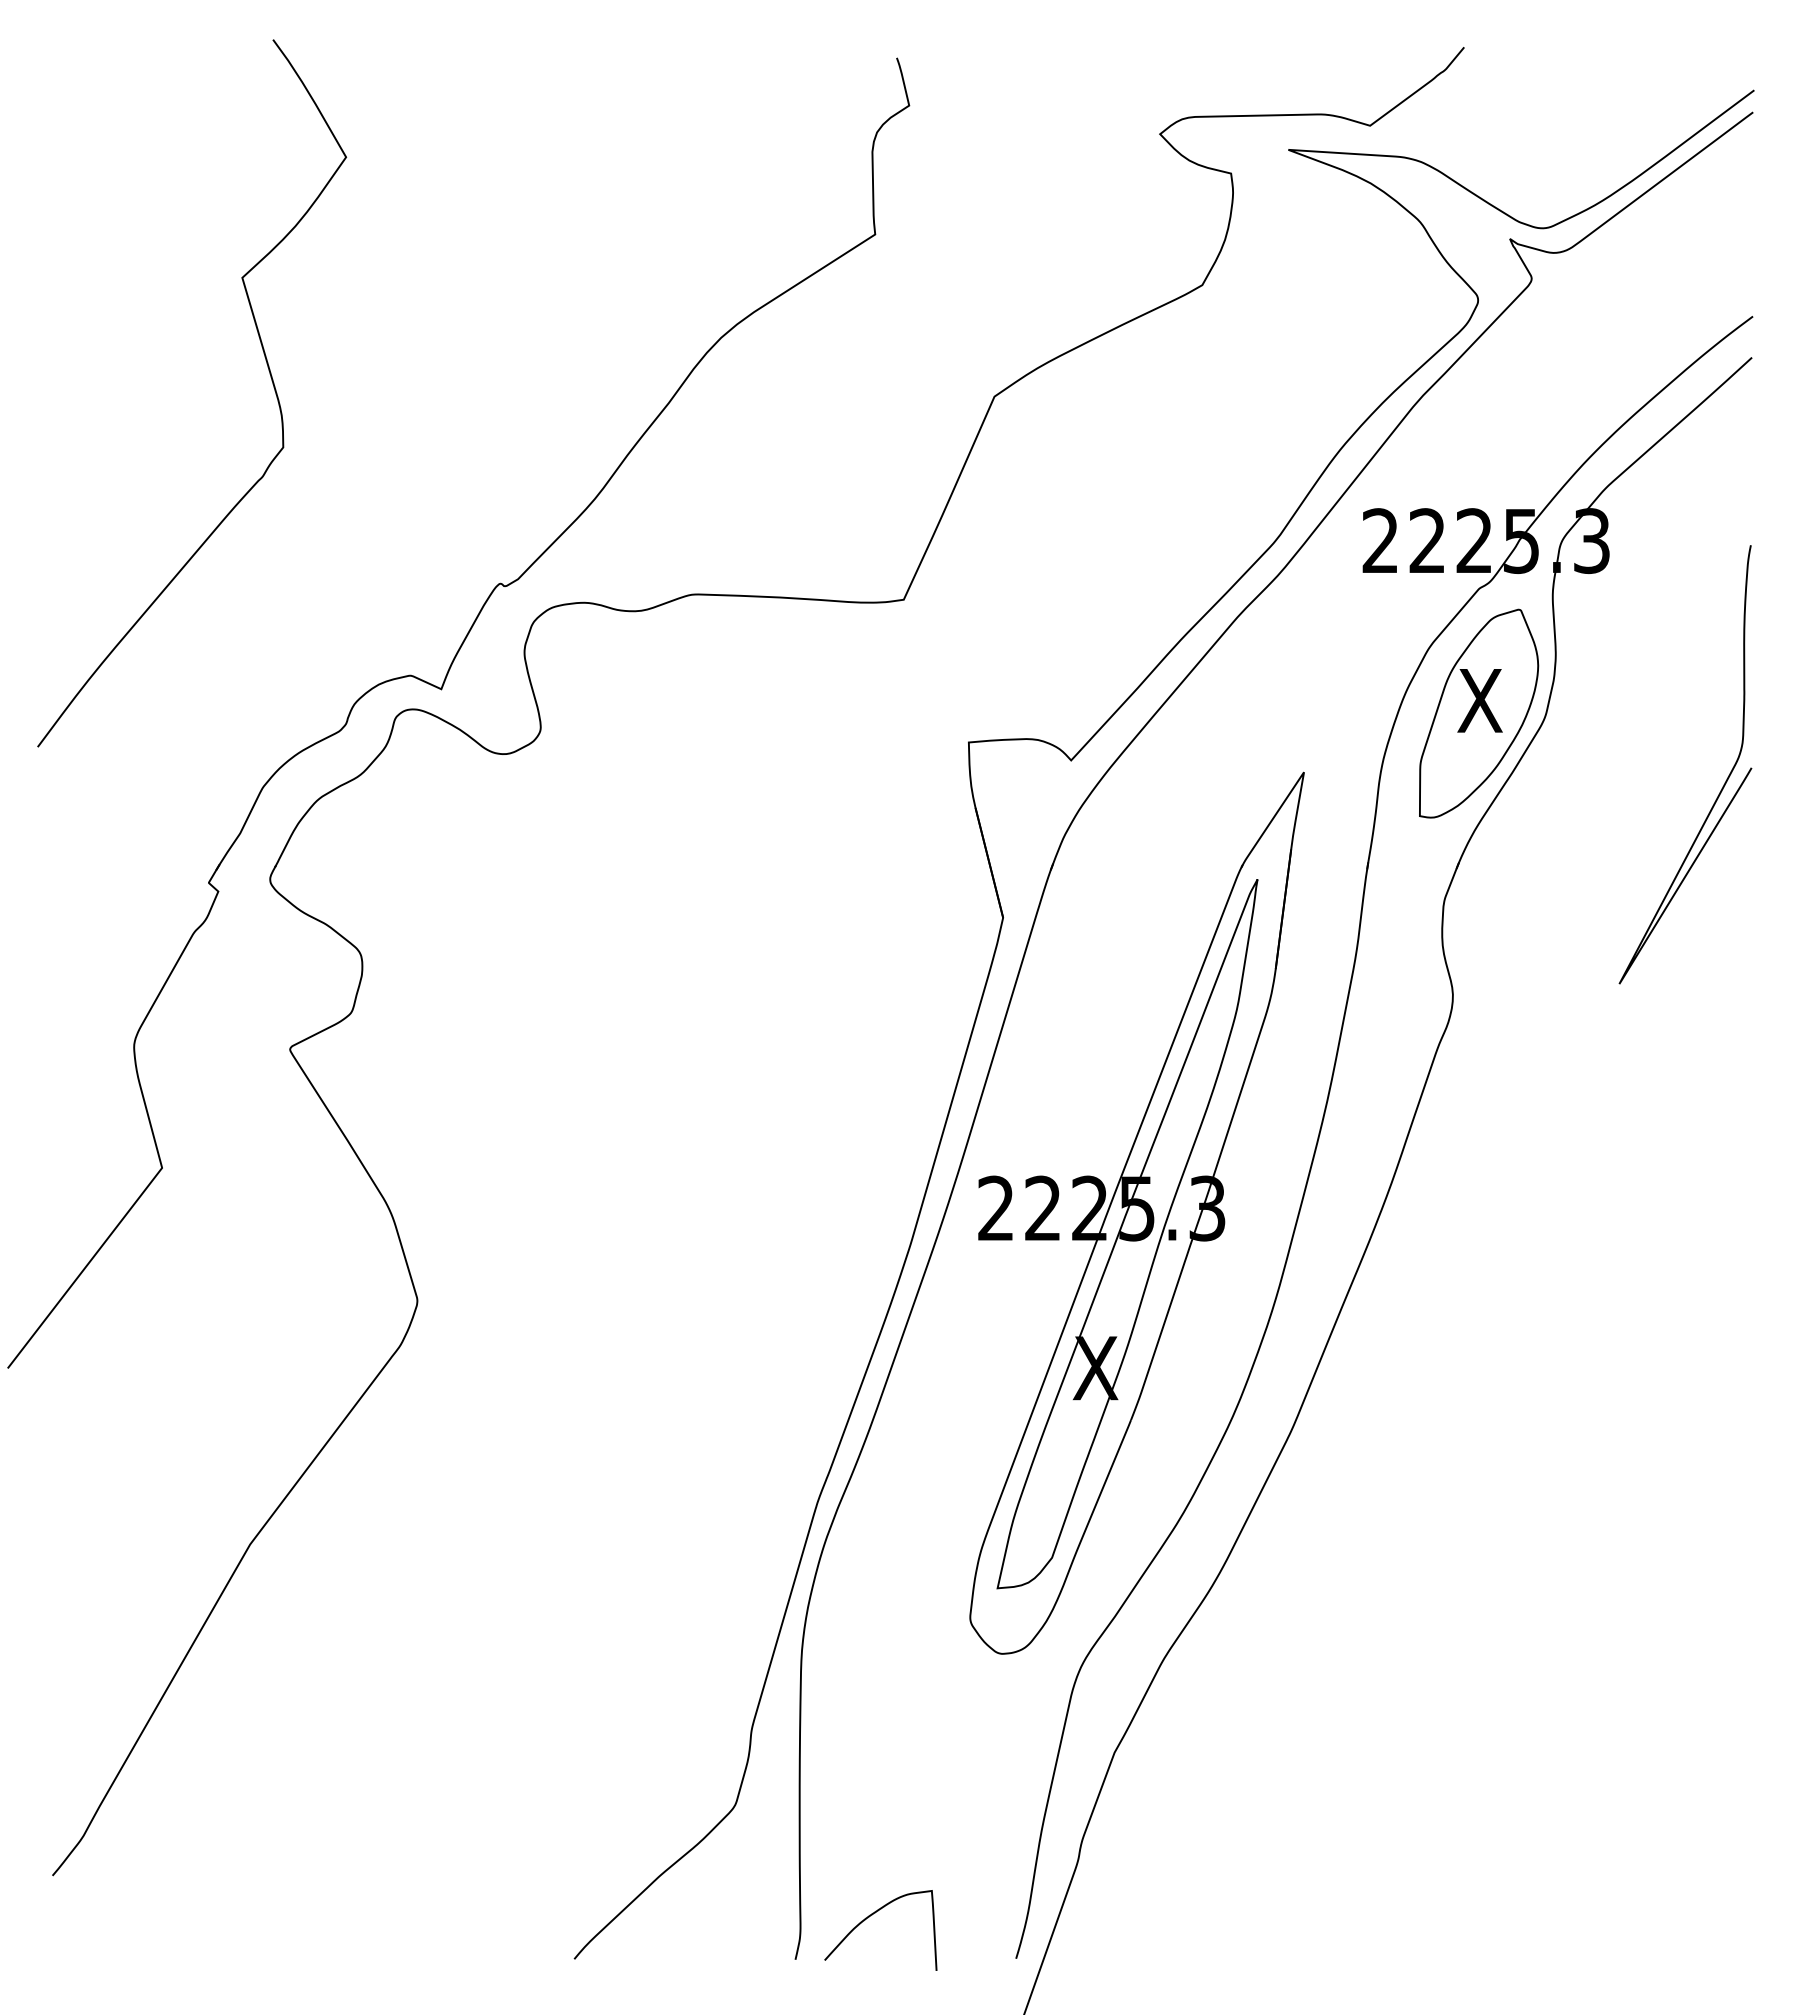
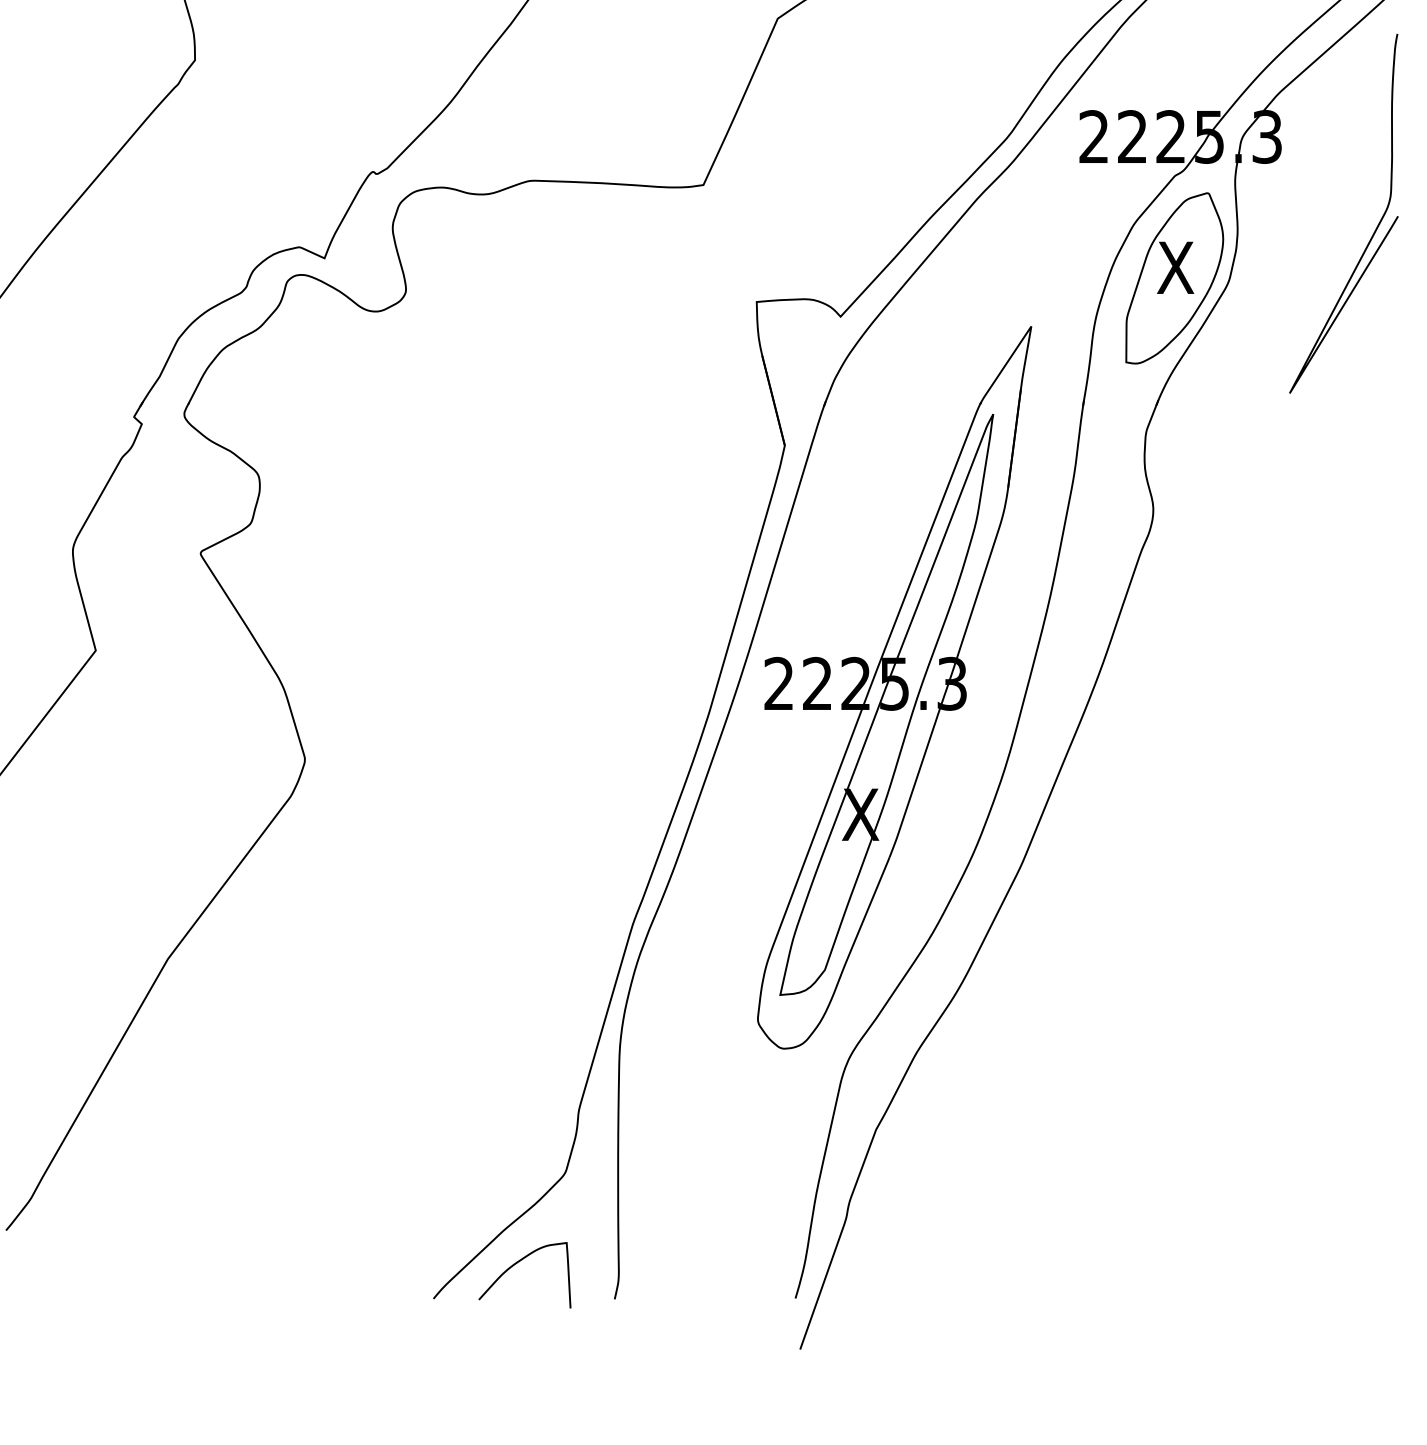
curve: (1723, 784) -> (1375, 229), moved
curve: (872, 1915) -> (518, 1263), moved

